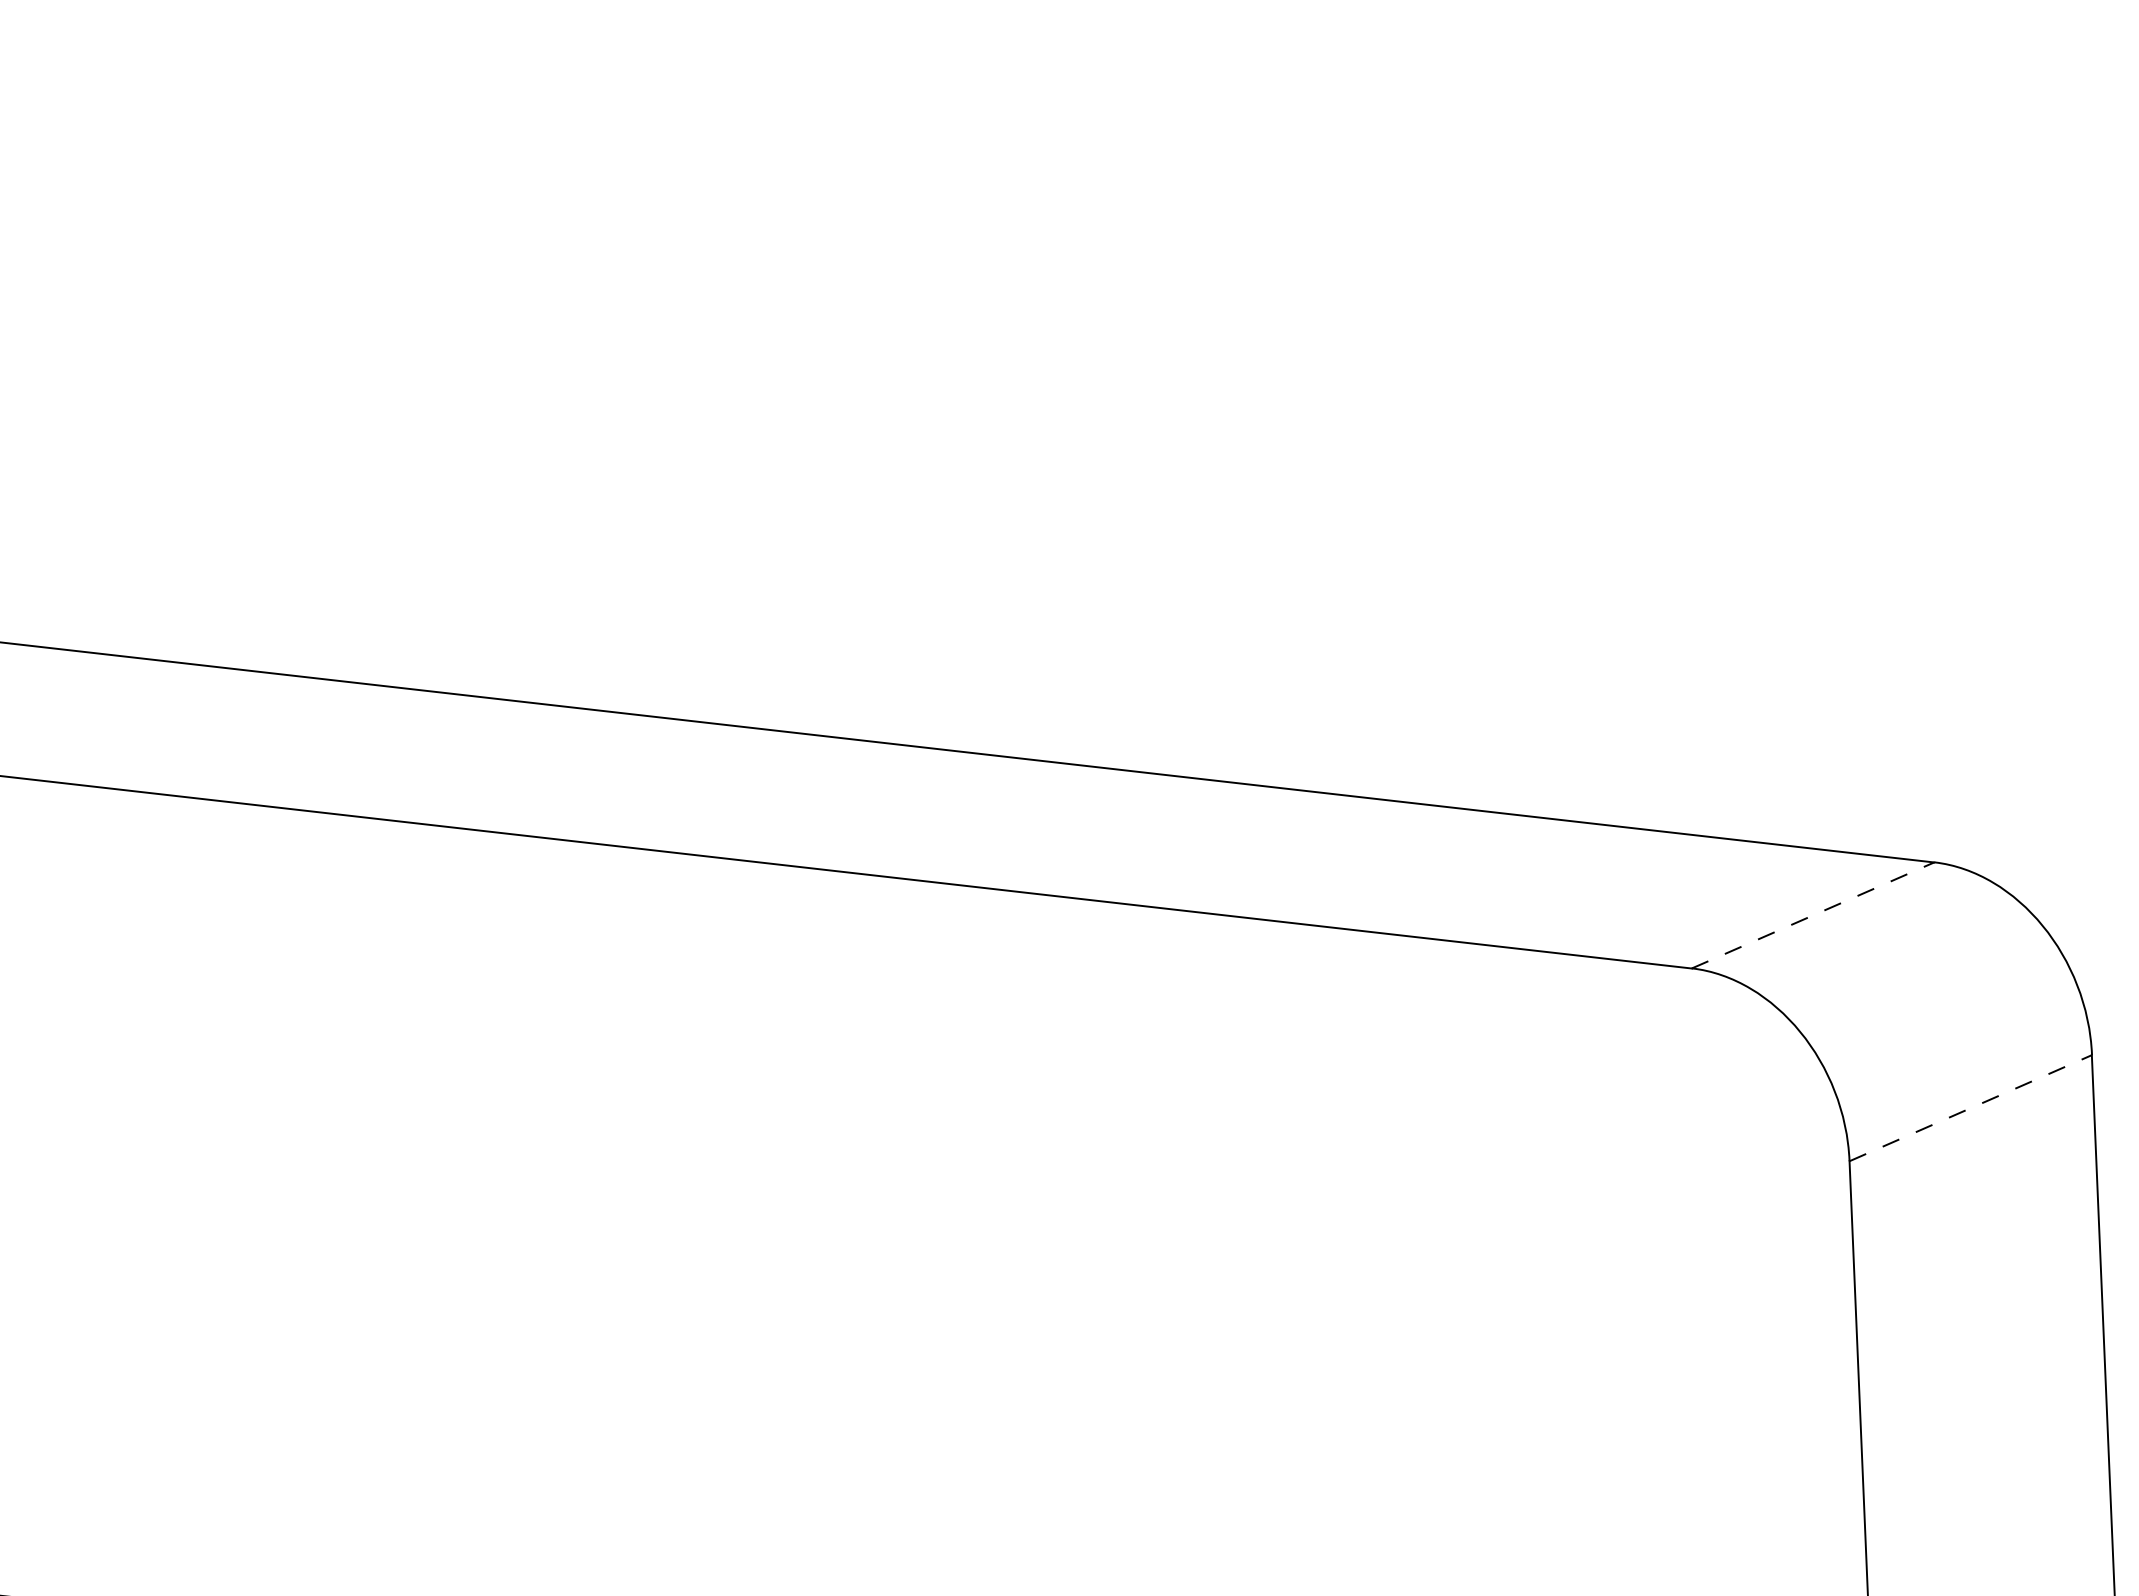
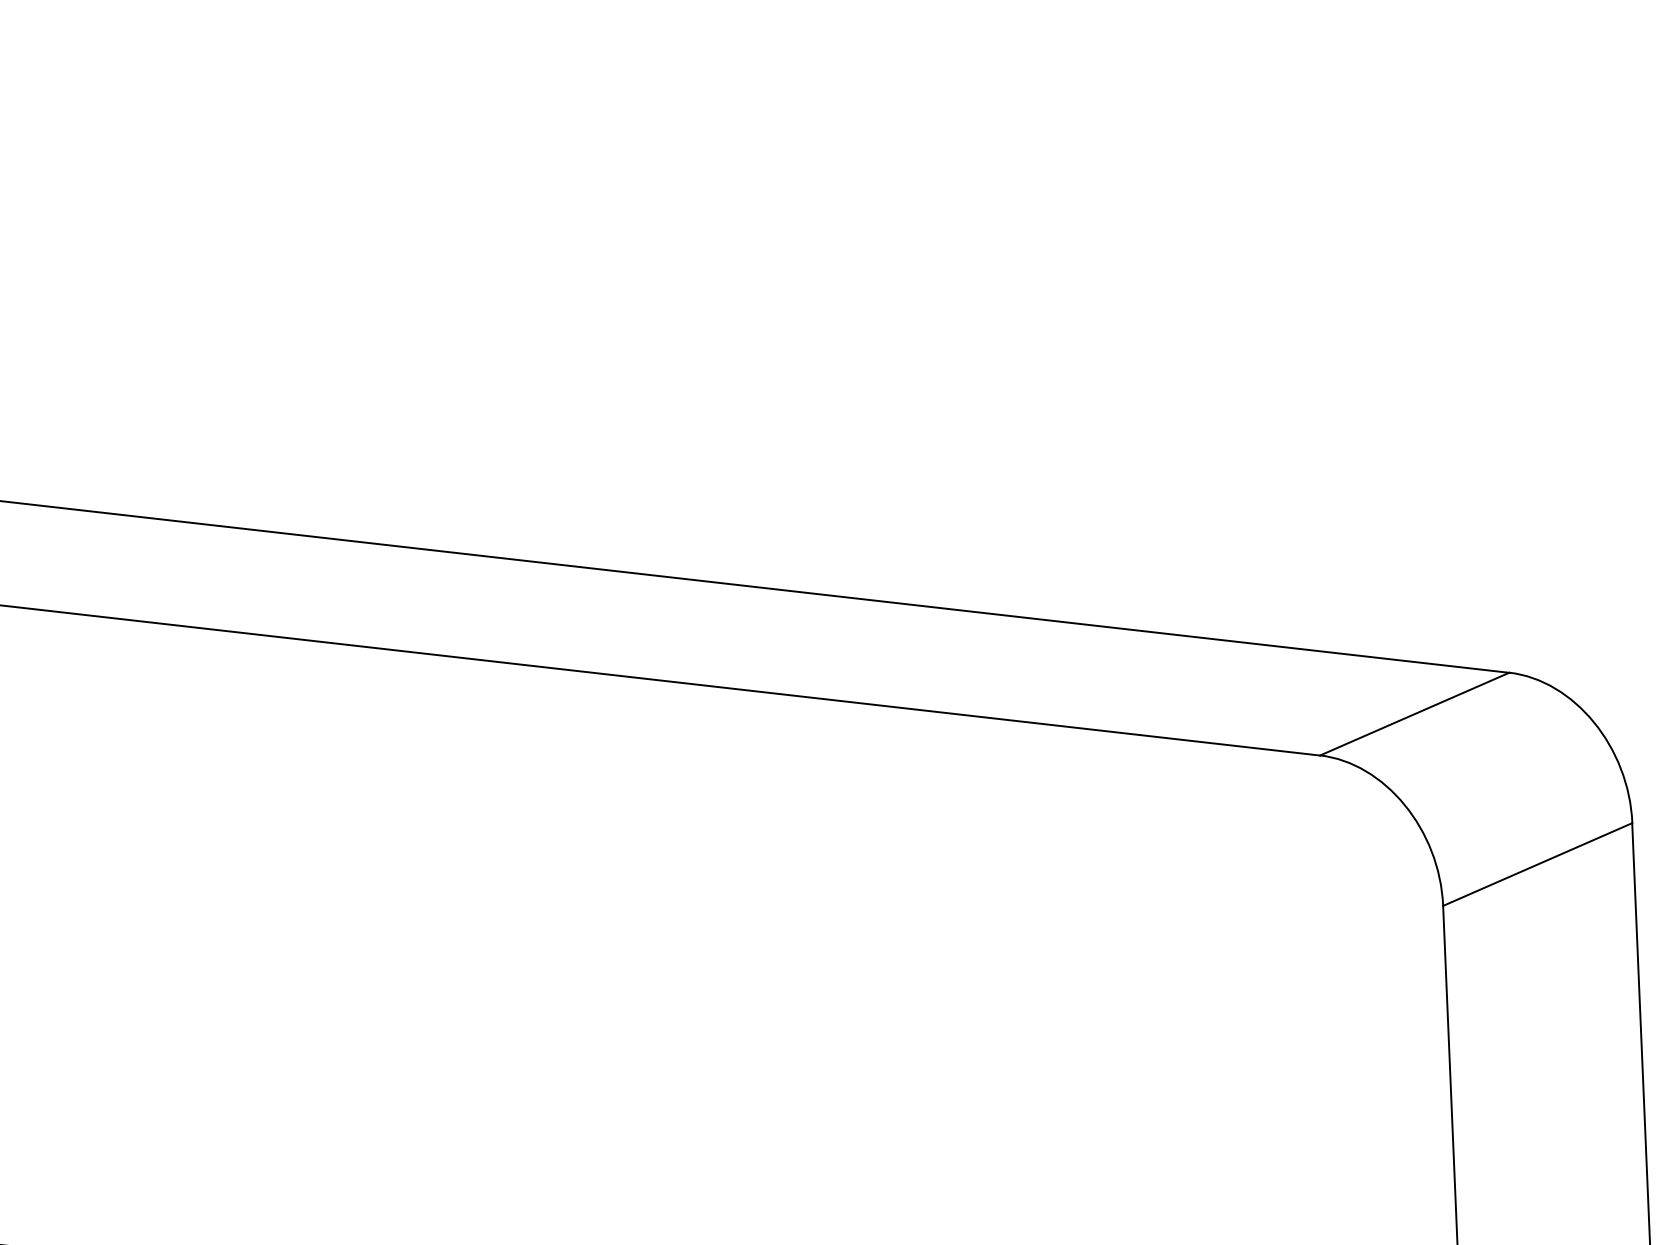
line: (1814, 914) -> (1415, 713), dashed -> solid
line: (1971, 1108) -> (1538, 864), dashed -> solid

